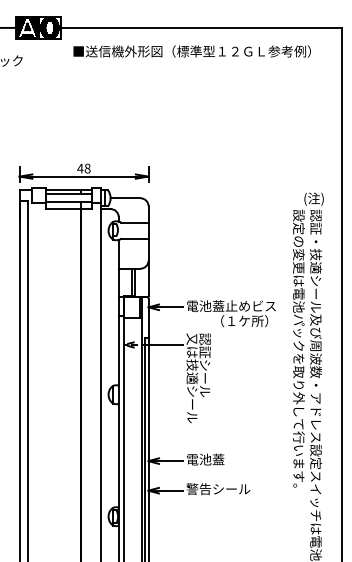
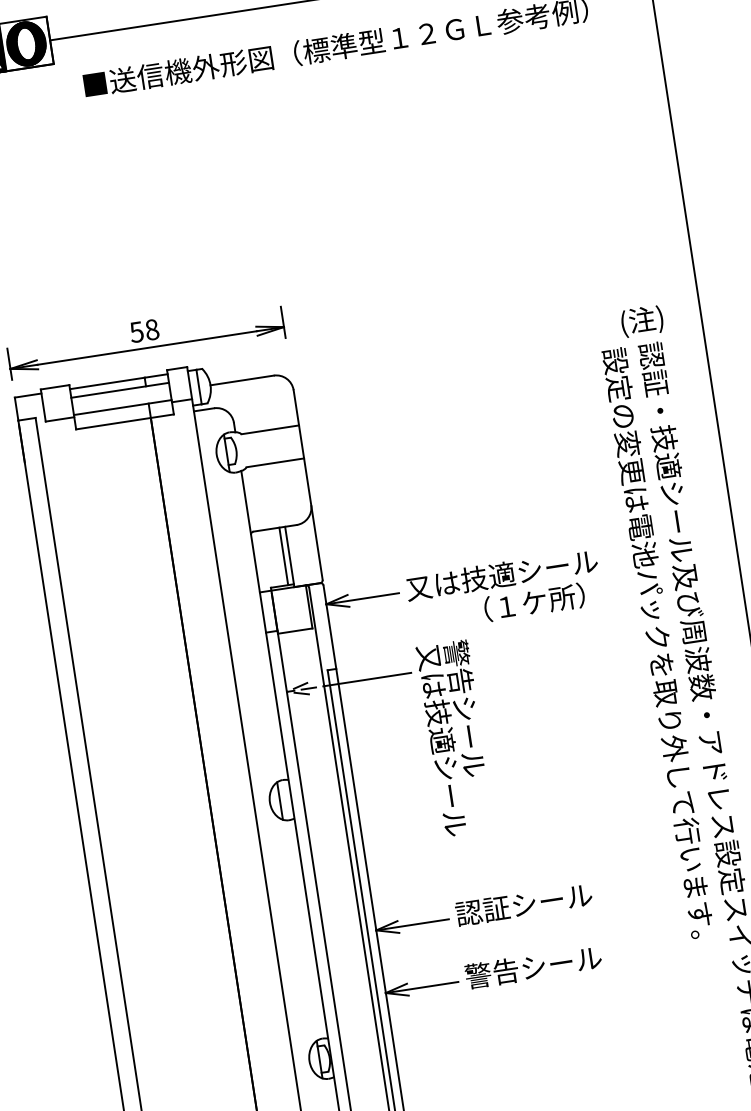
text: (80, 168) -> (136, 331), 48 -> 58
text: (231, 306) -> (501, 575), 電池蓋止めビス -> 又は技適シール
text: (205, 345) -> (459, 666), 認証シール -> 警告シール
text: (218, 459) -> (524, 904), 電池蓋 -> 認証シール

